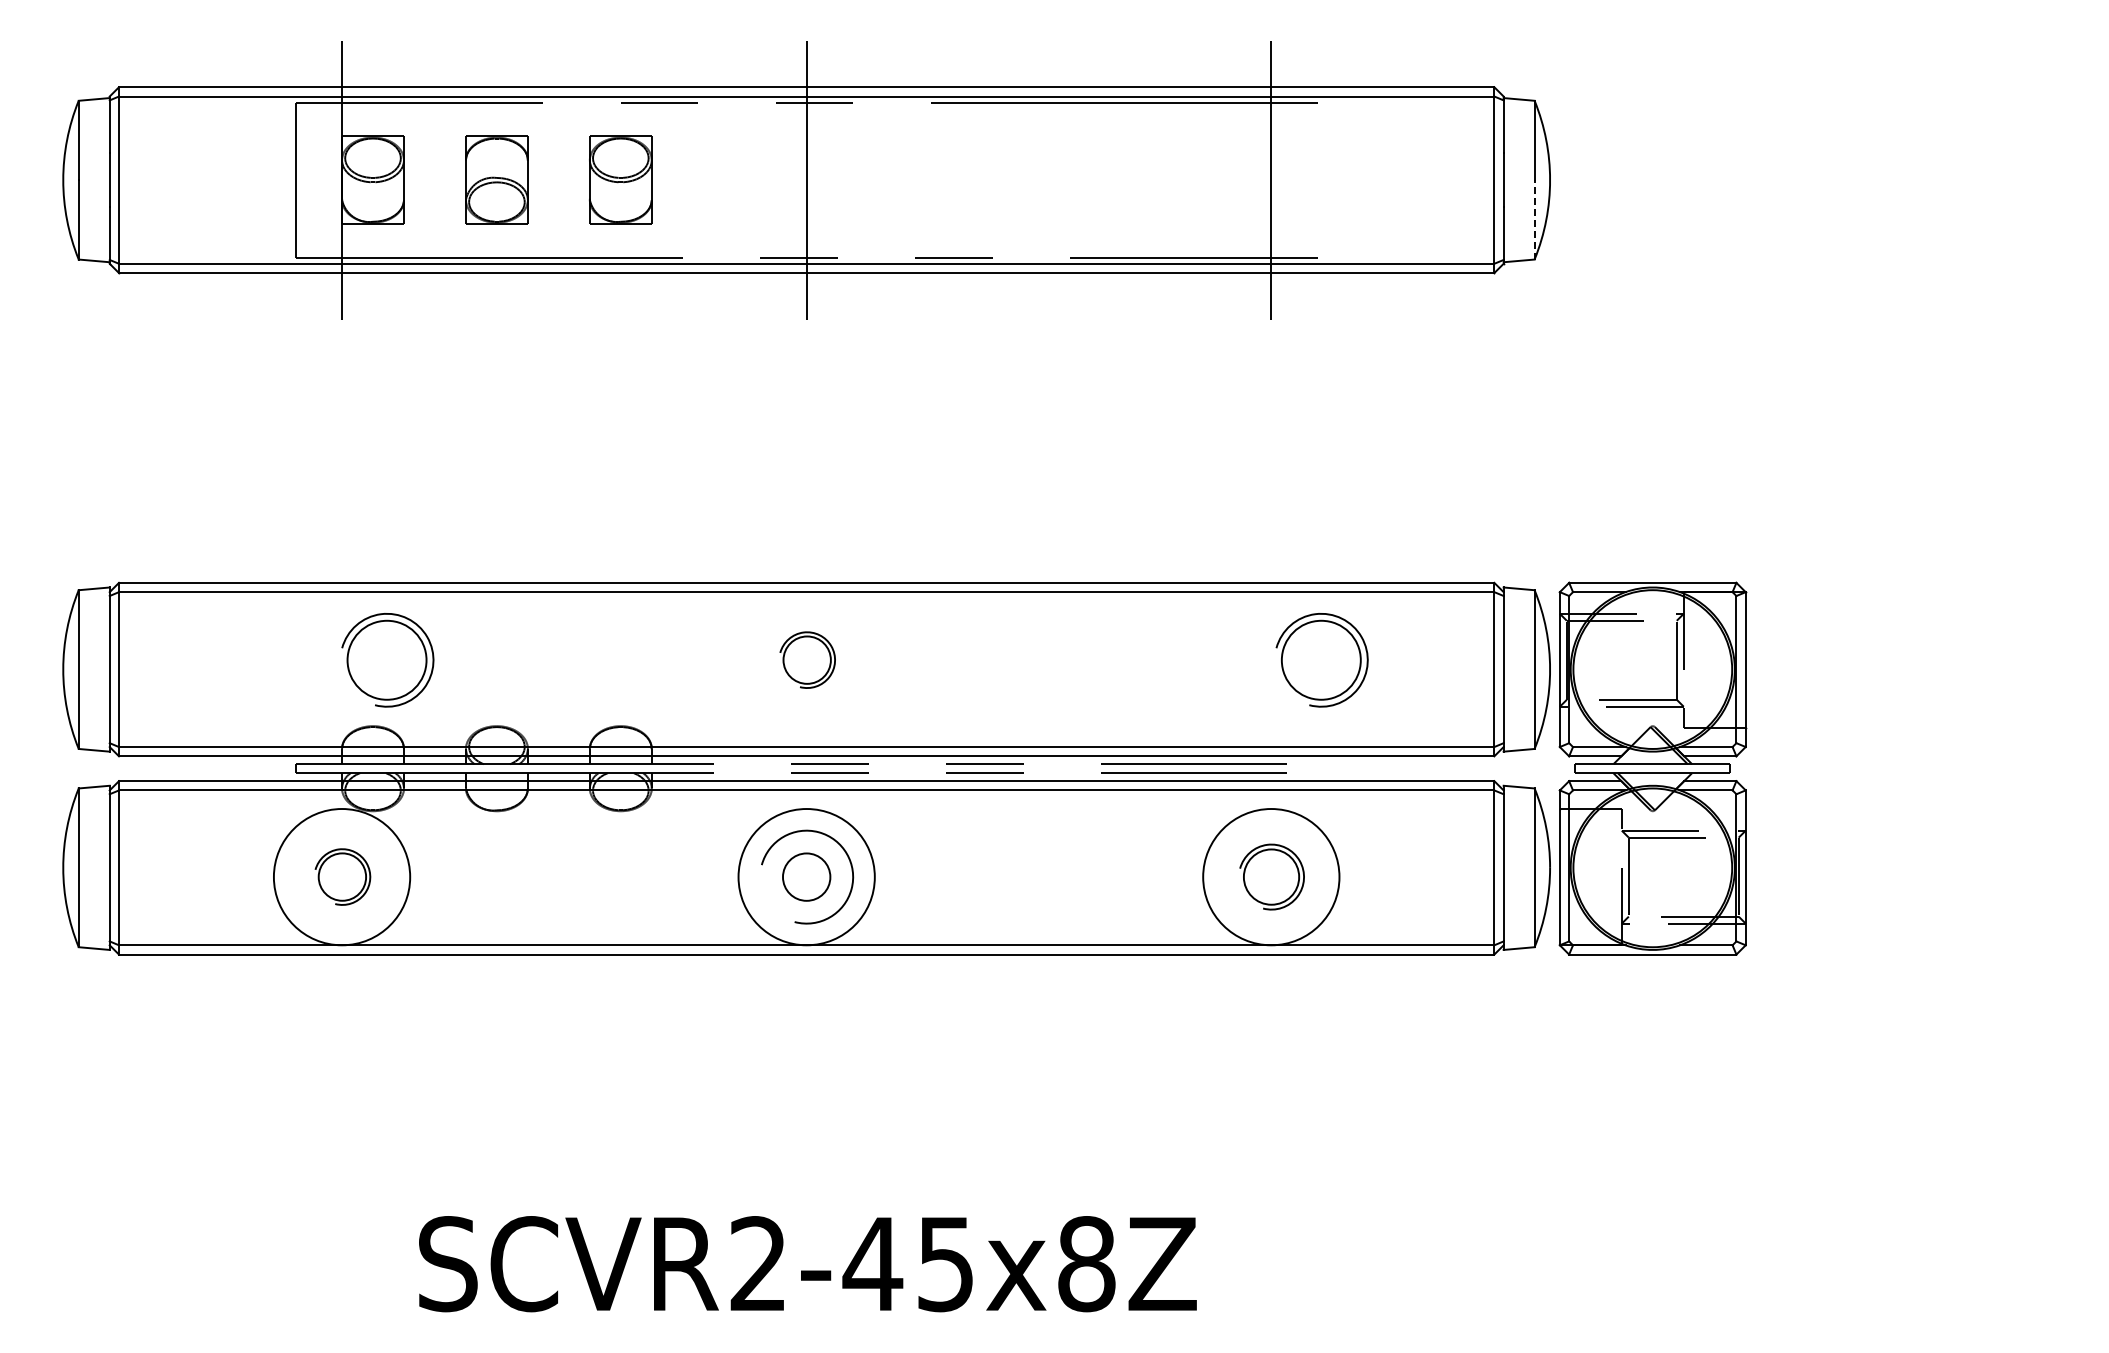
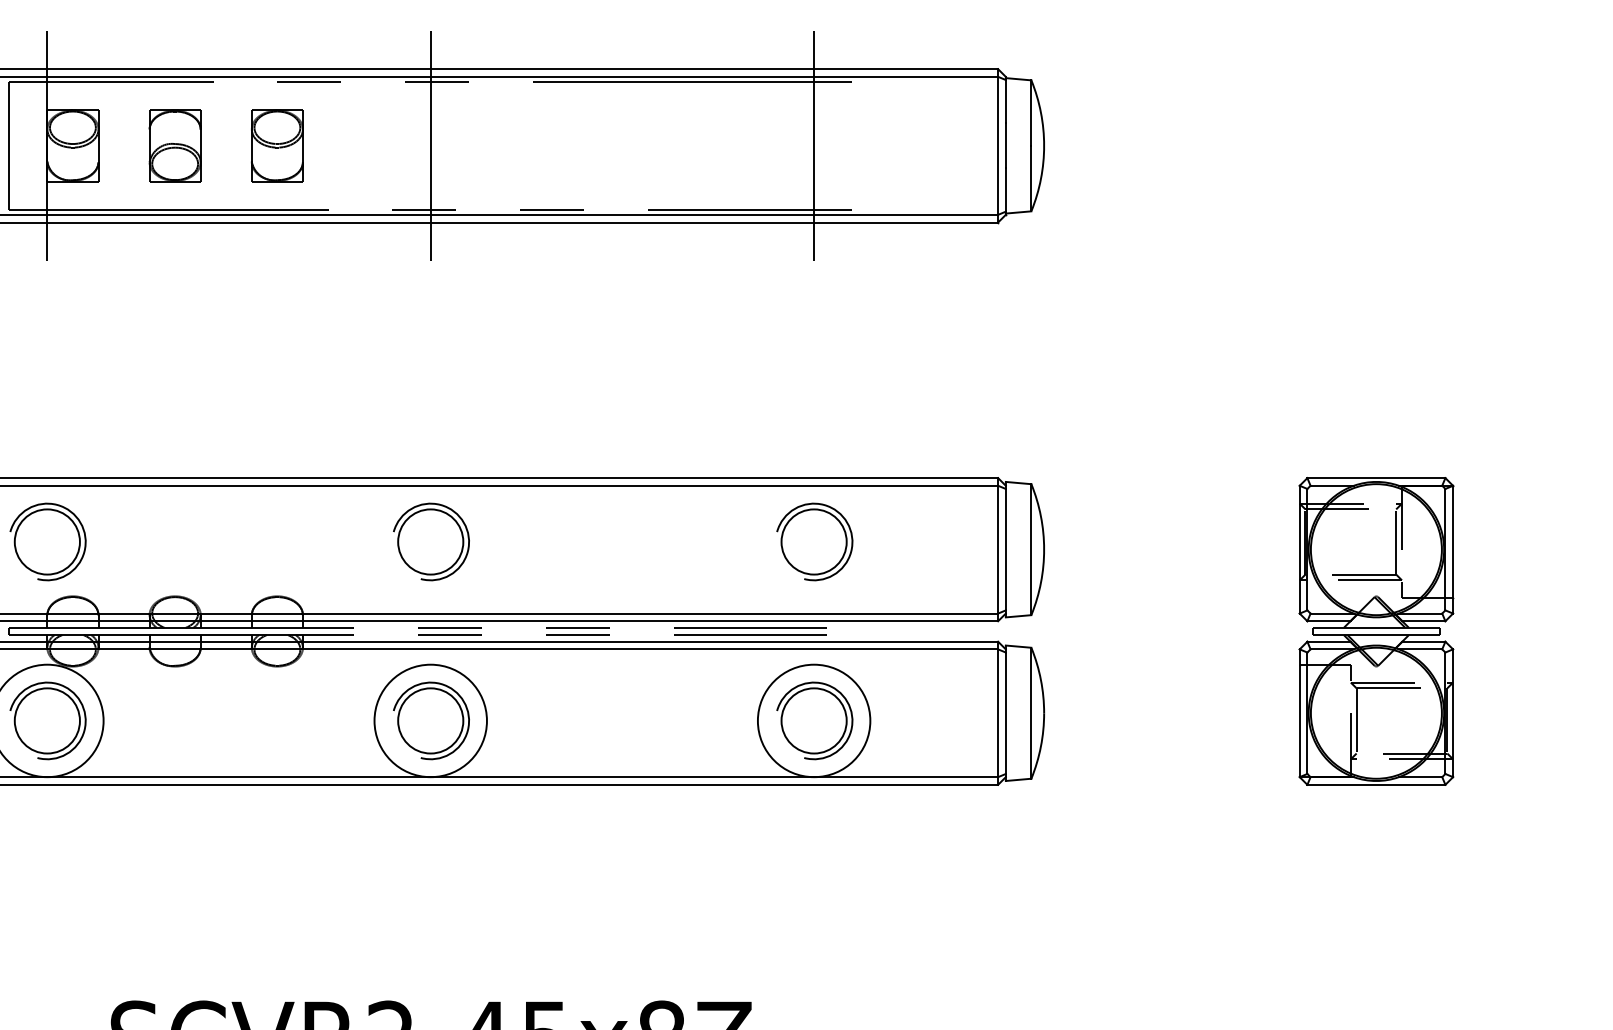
line: (1534, 219) -> (1031, 178), dashed -> solid
part: (387, 659) -> (47, 541), moved
part: (807, 659) -> (431, 541), size x1.67
part: (1321, 659) -> (814, 541), moved
part: (1652, 768) -> (1376, 631), moved
part: (342, 876) -> (47, 720), size x1.67
circle: (806, 876) -> (430, 720), size x1.67
part: (1271, 876) -> (814, 720), size x1.43

